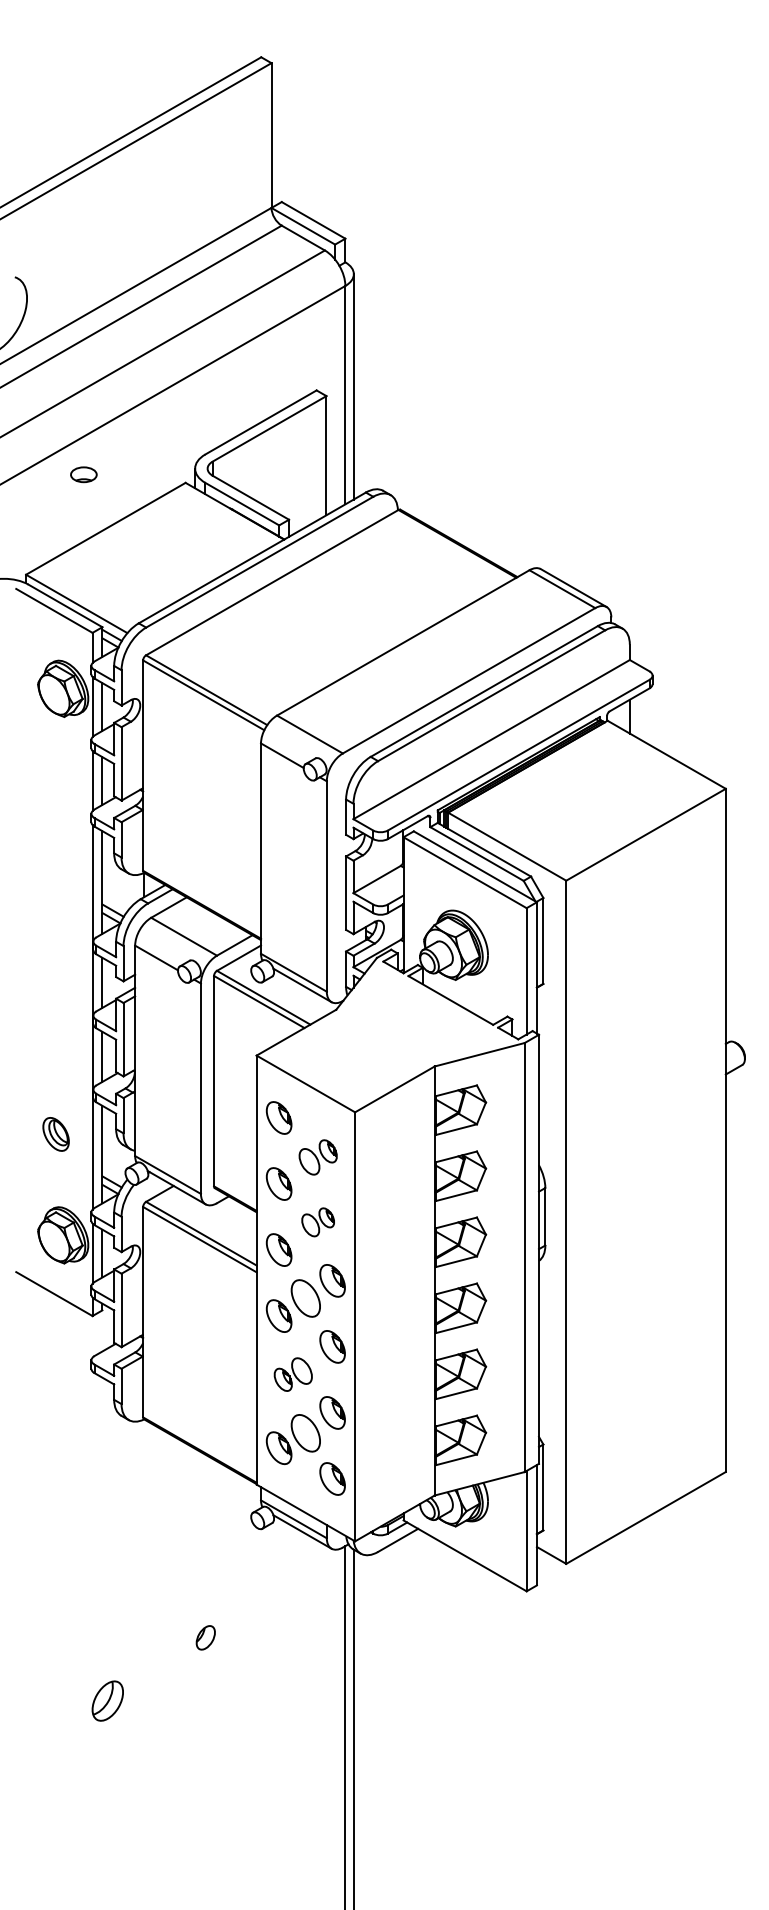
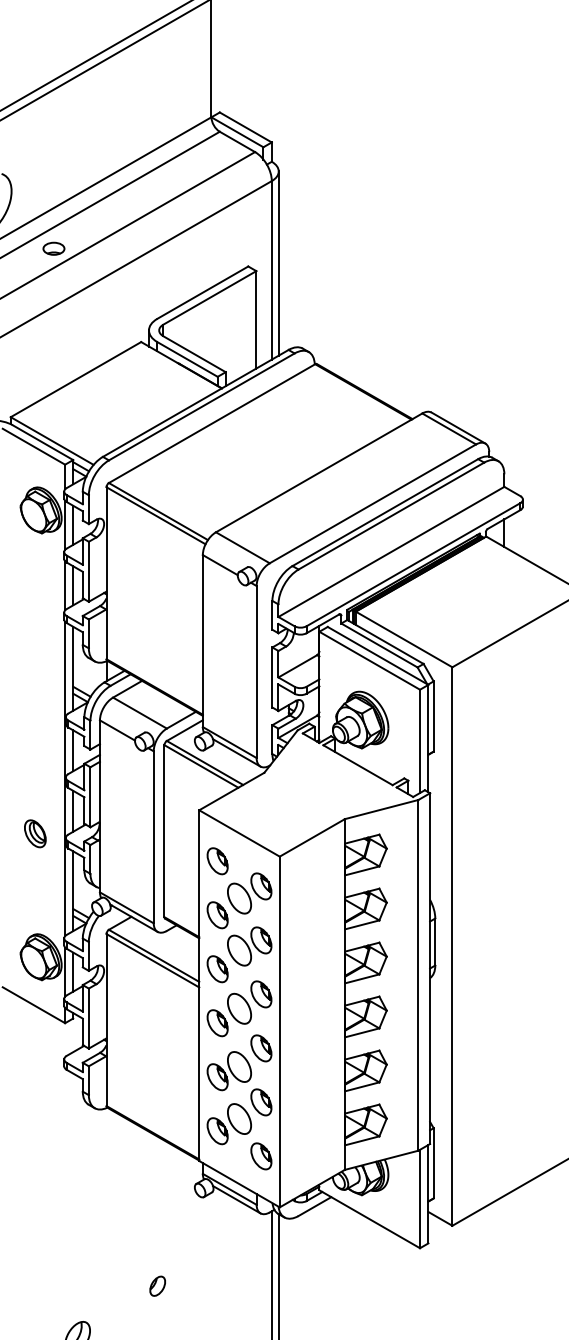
part: (83, 474) -> (53, 248), moved
part: (55, 1134) -> (34, 833), moved
part: (317, 1157) -> (249, 893), size x1.43
part: (317, 1222) -> (249, 946), size x1.67
part: (292, 1374) -> (228, 1070), size x1.43

